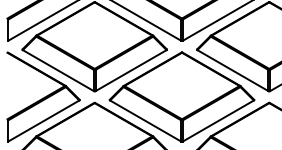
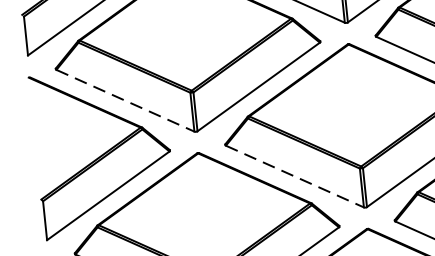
line: (58, 70) -> (125, 100), solid -> dashed
line: (146, 121) -> (296, 177), solid -> dashed

